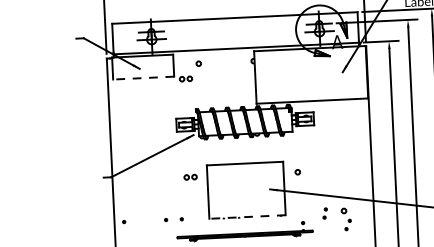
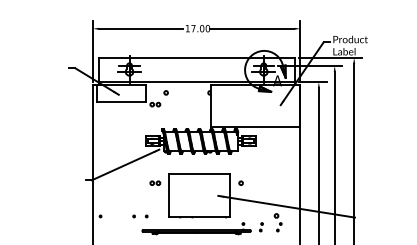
line: (143, 78) -> (121, 102), dashed -> solid
part: (325, 213) -> (261, 227), moved
line: (247, 217) -> (199, 217), dashed -> solid

